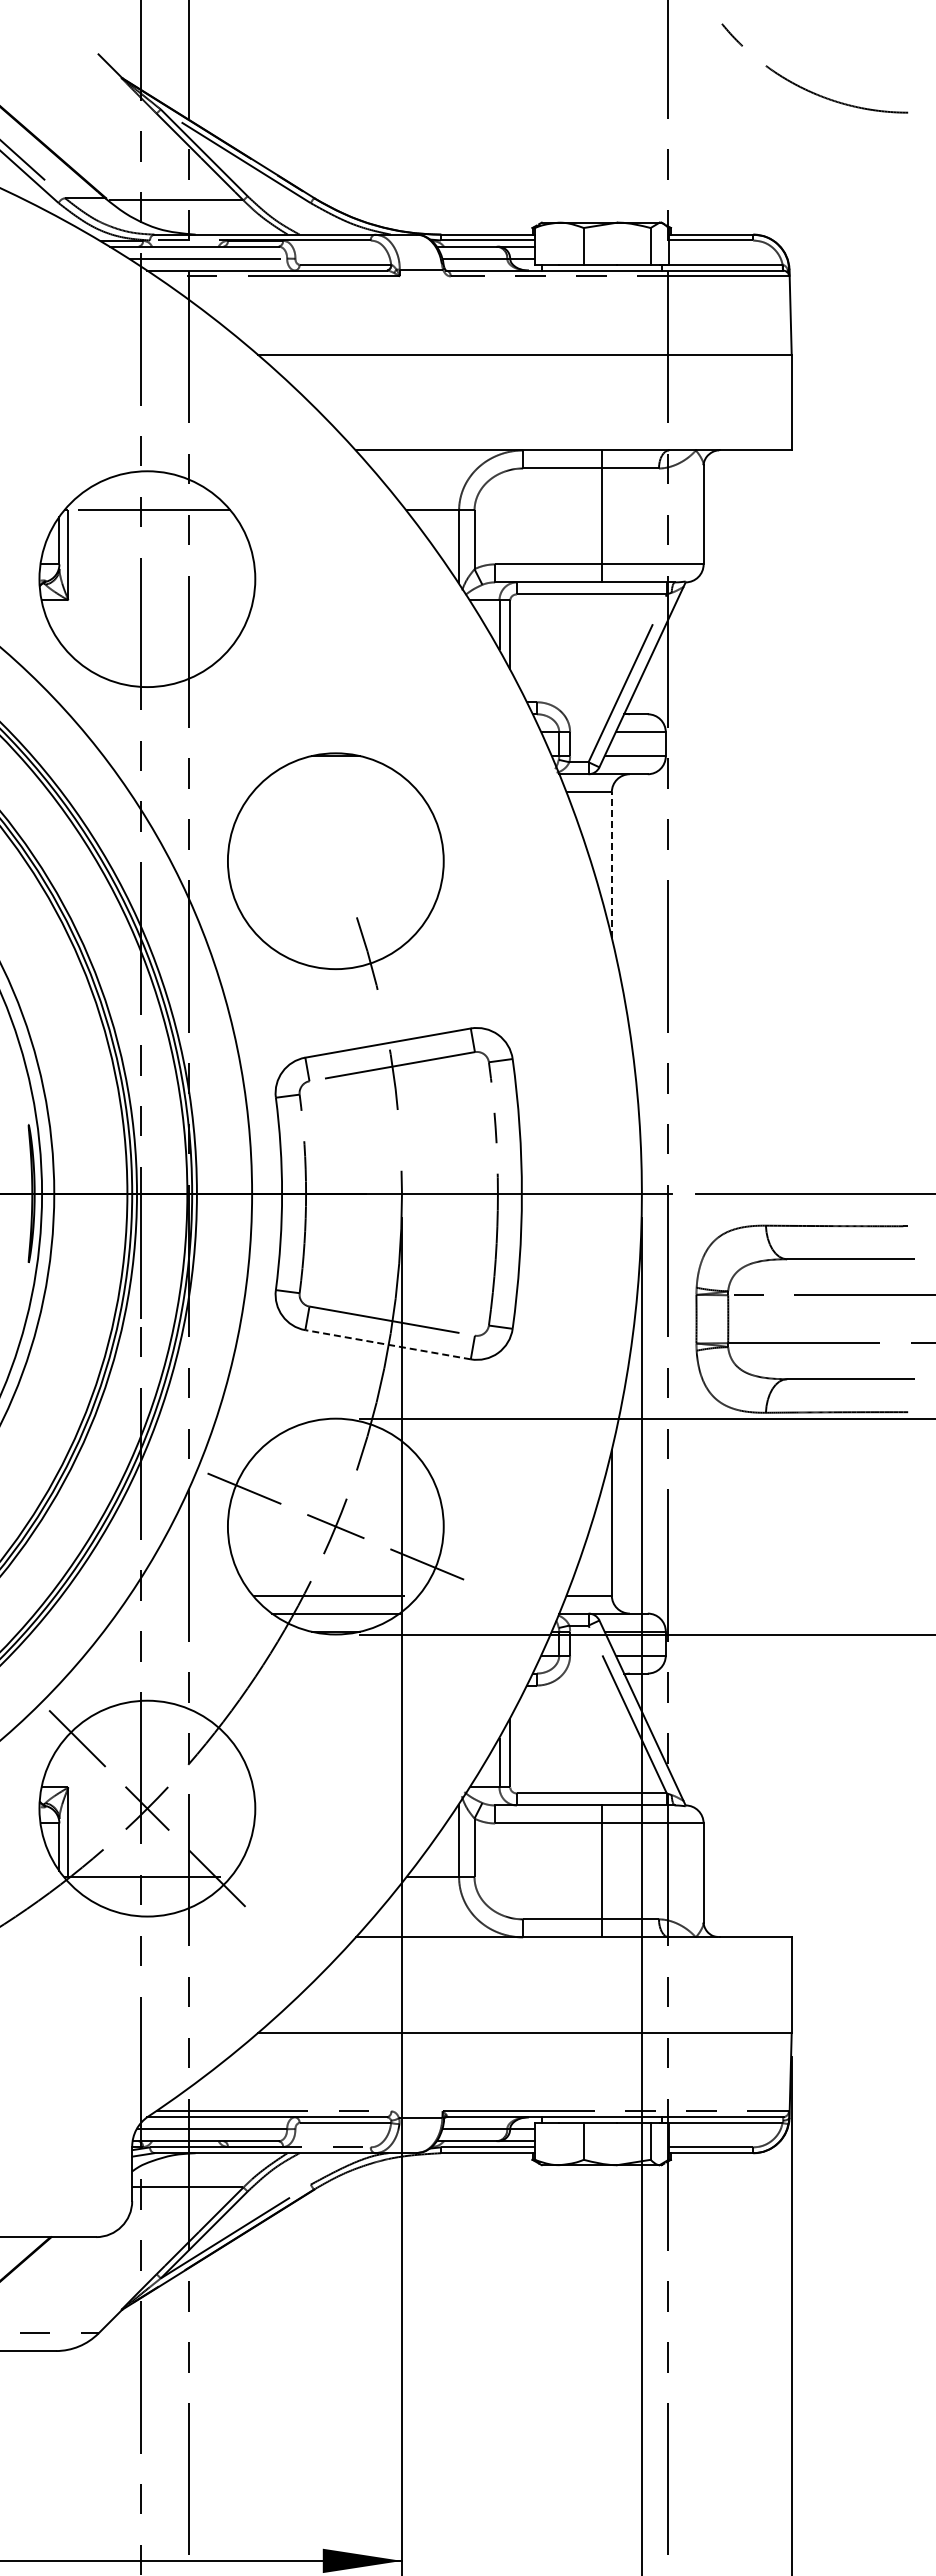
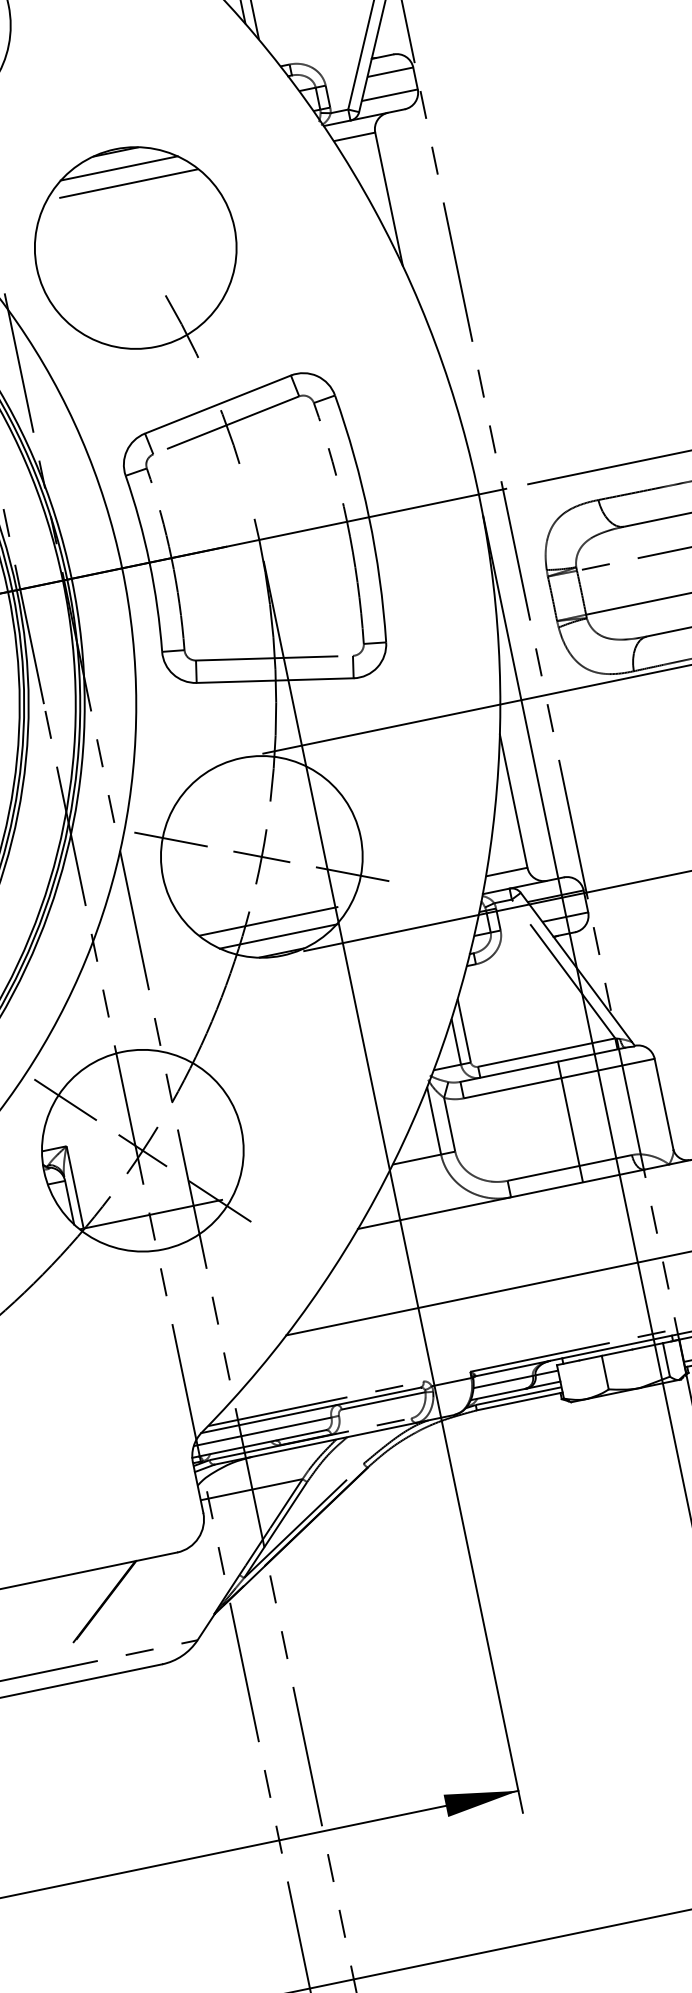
line: (335, 774) -> (118, 168), added
line: (335, 792) -> (122, 185), added
line: (611, 865) -> (388, 199), dashed -> solid
line: (387, 1344) -> (274, 680), dashed -> solid

